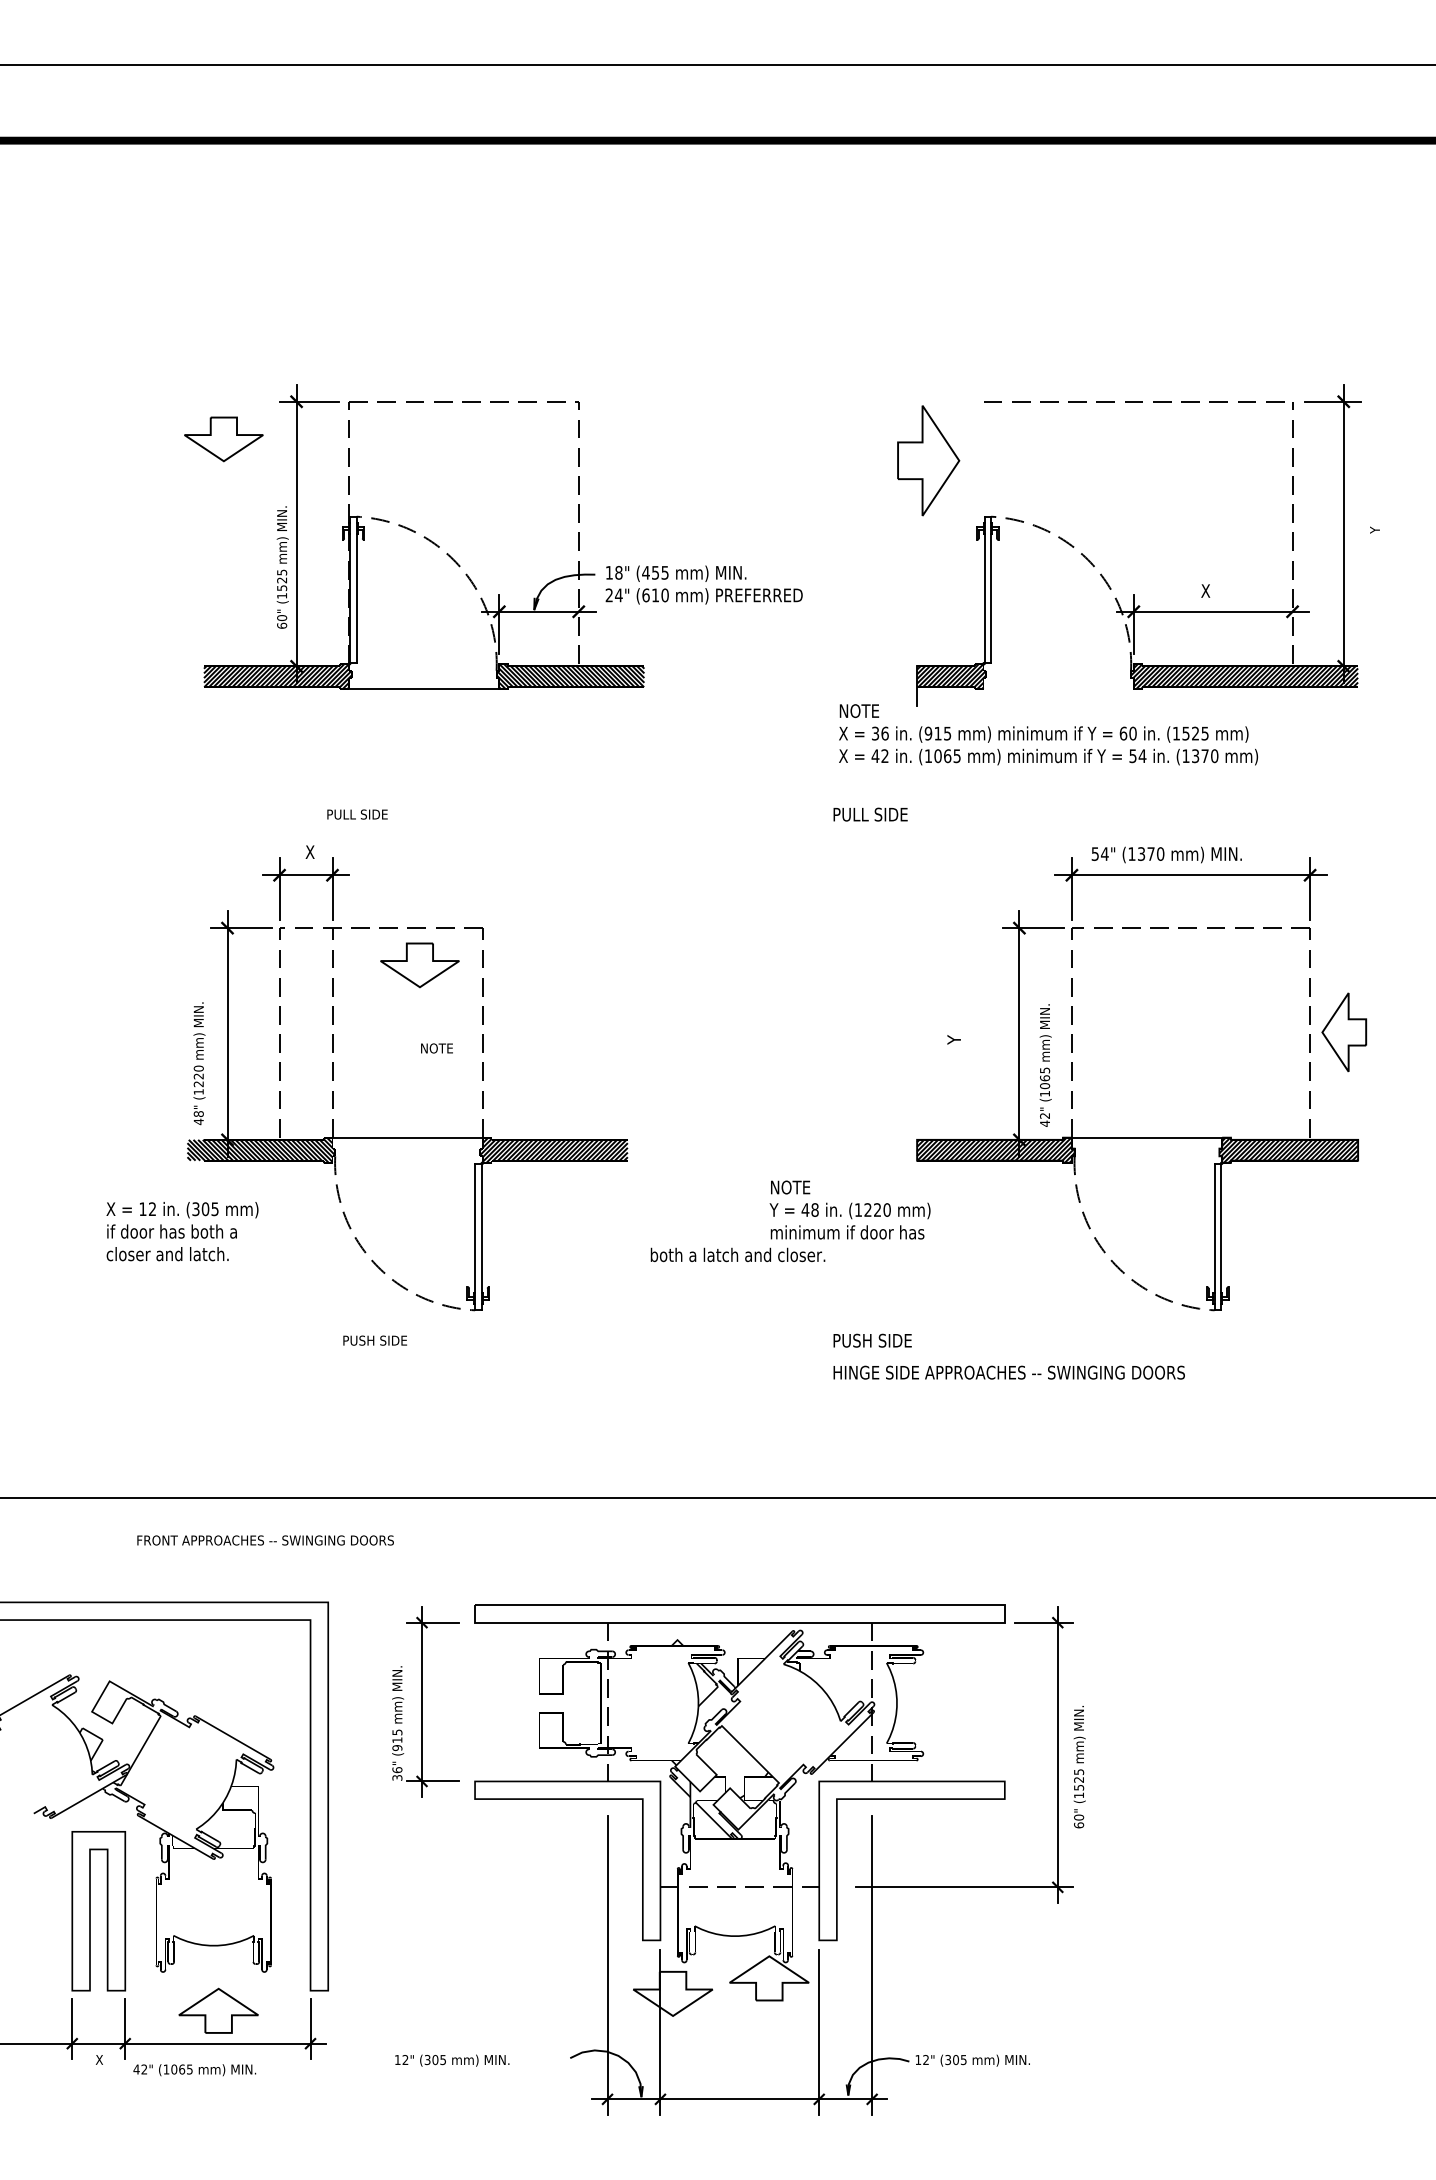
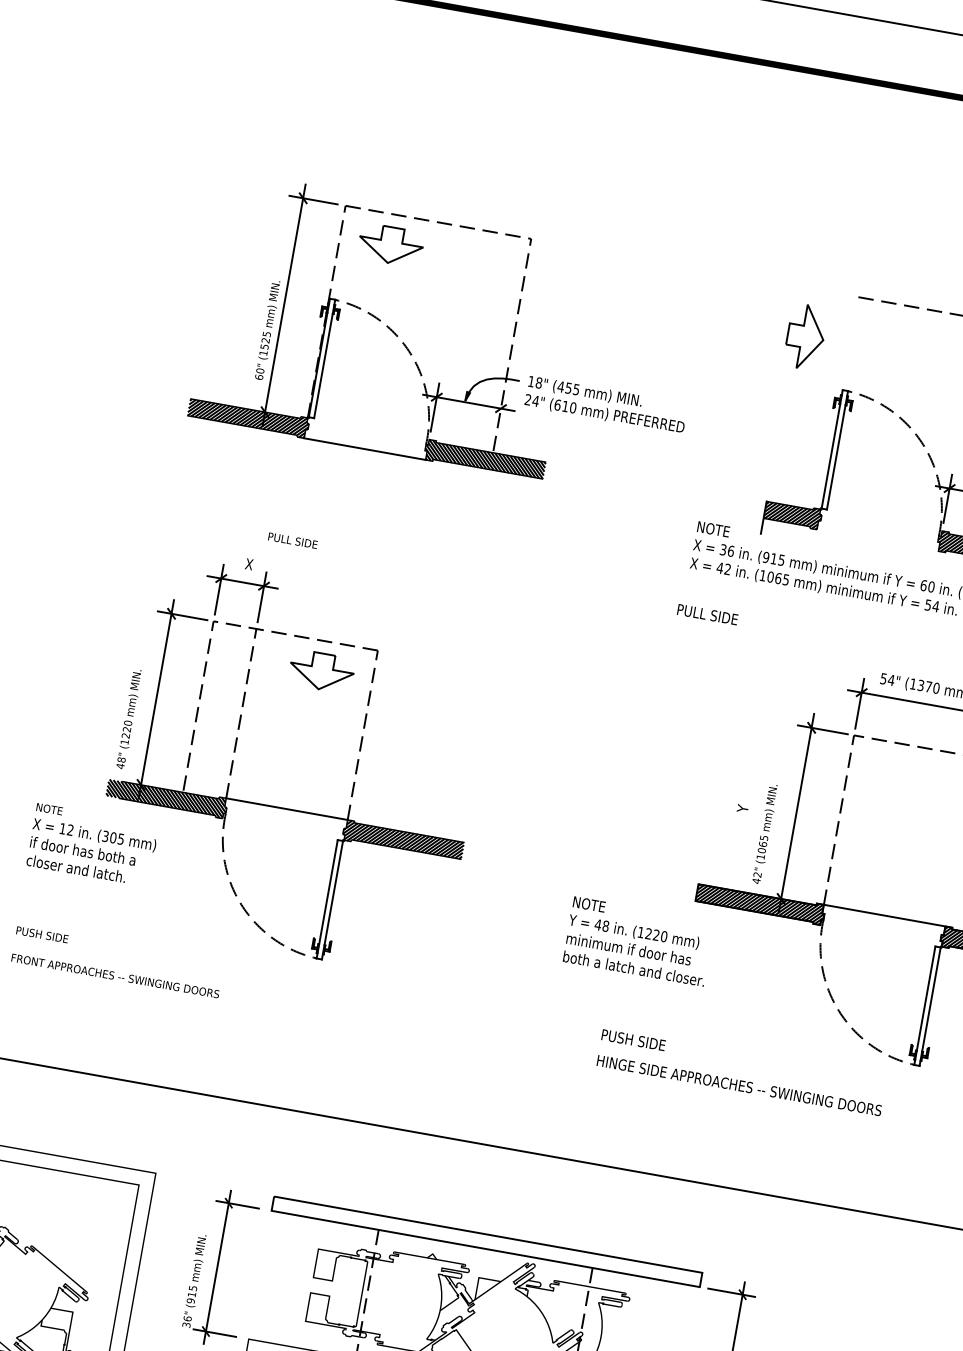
part: (223, 439) -> (390, 245), moved
part: (928, 460) -> (805, 336), size x0.71
text: (436, 1048) -> (49, 809), moved
text: (1045, 1065) -> (765, 834), moved
text: (737, 1254) -> (633, 968), moved
text: (374, 1340) -> (41, 934), moved
text: (265, 1540) -> (115, 976), moved

